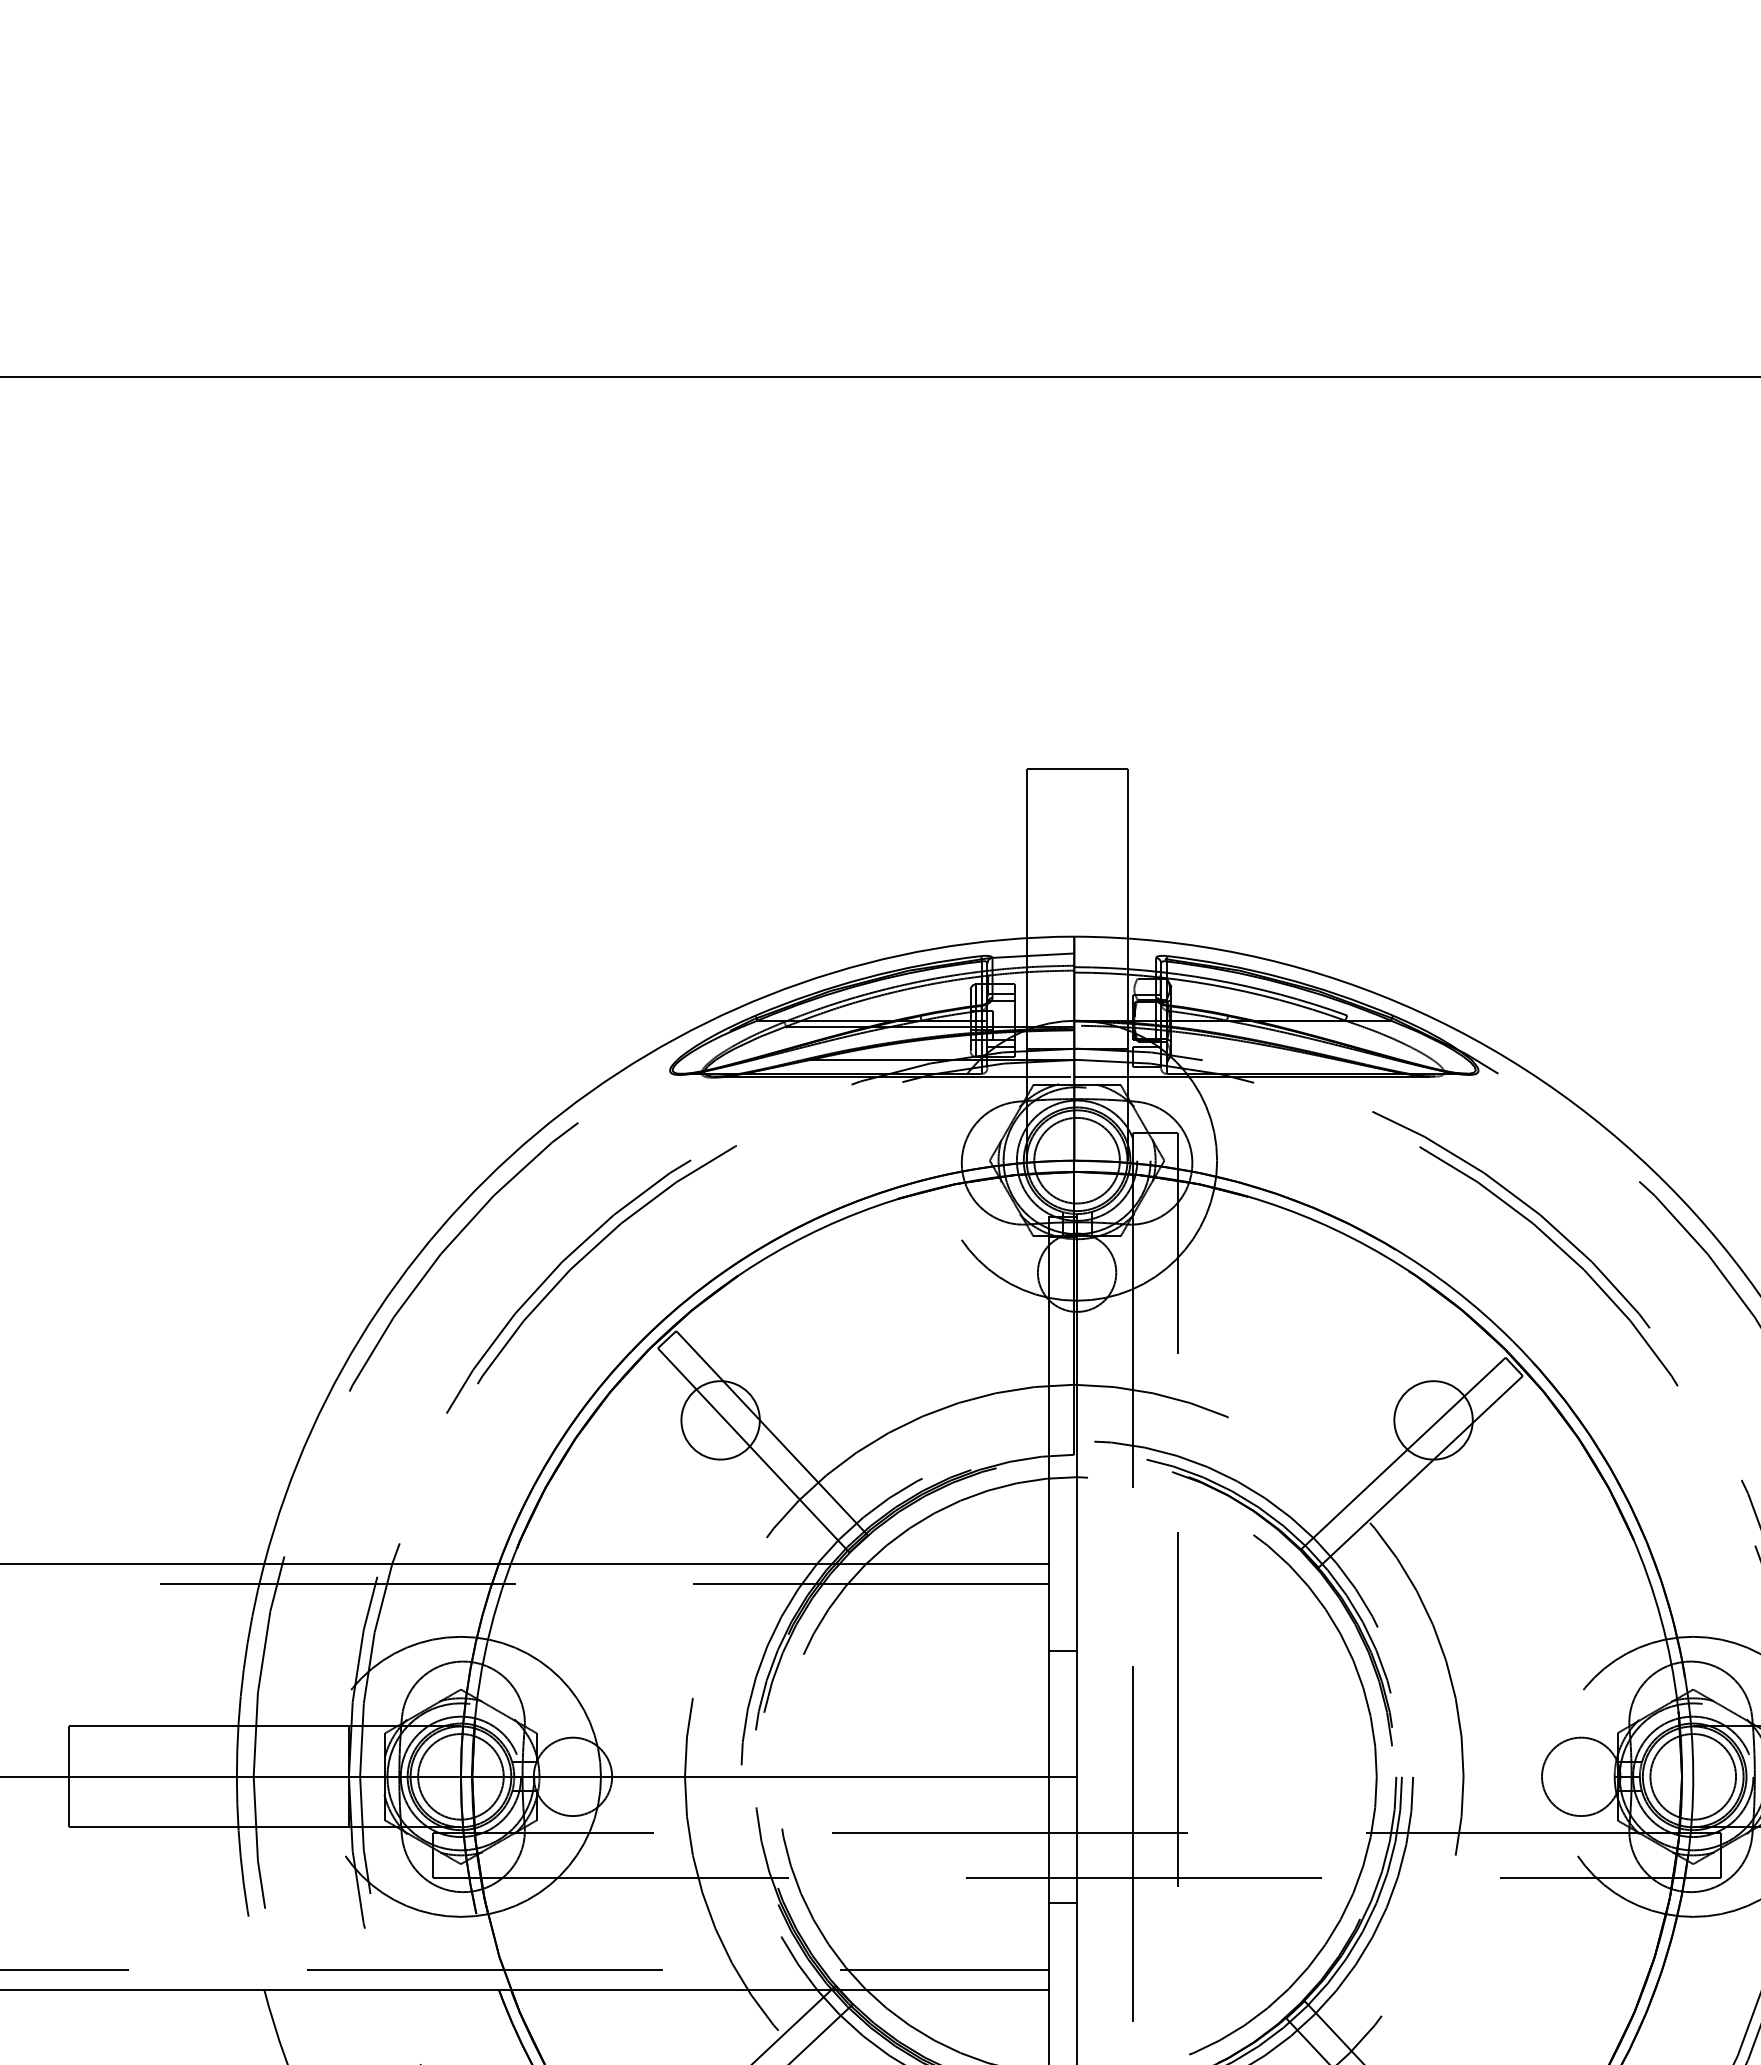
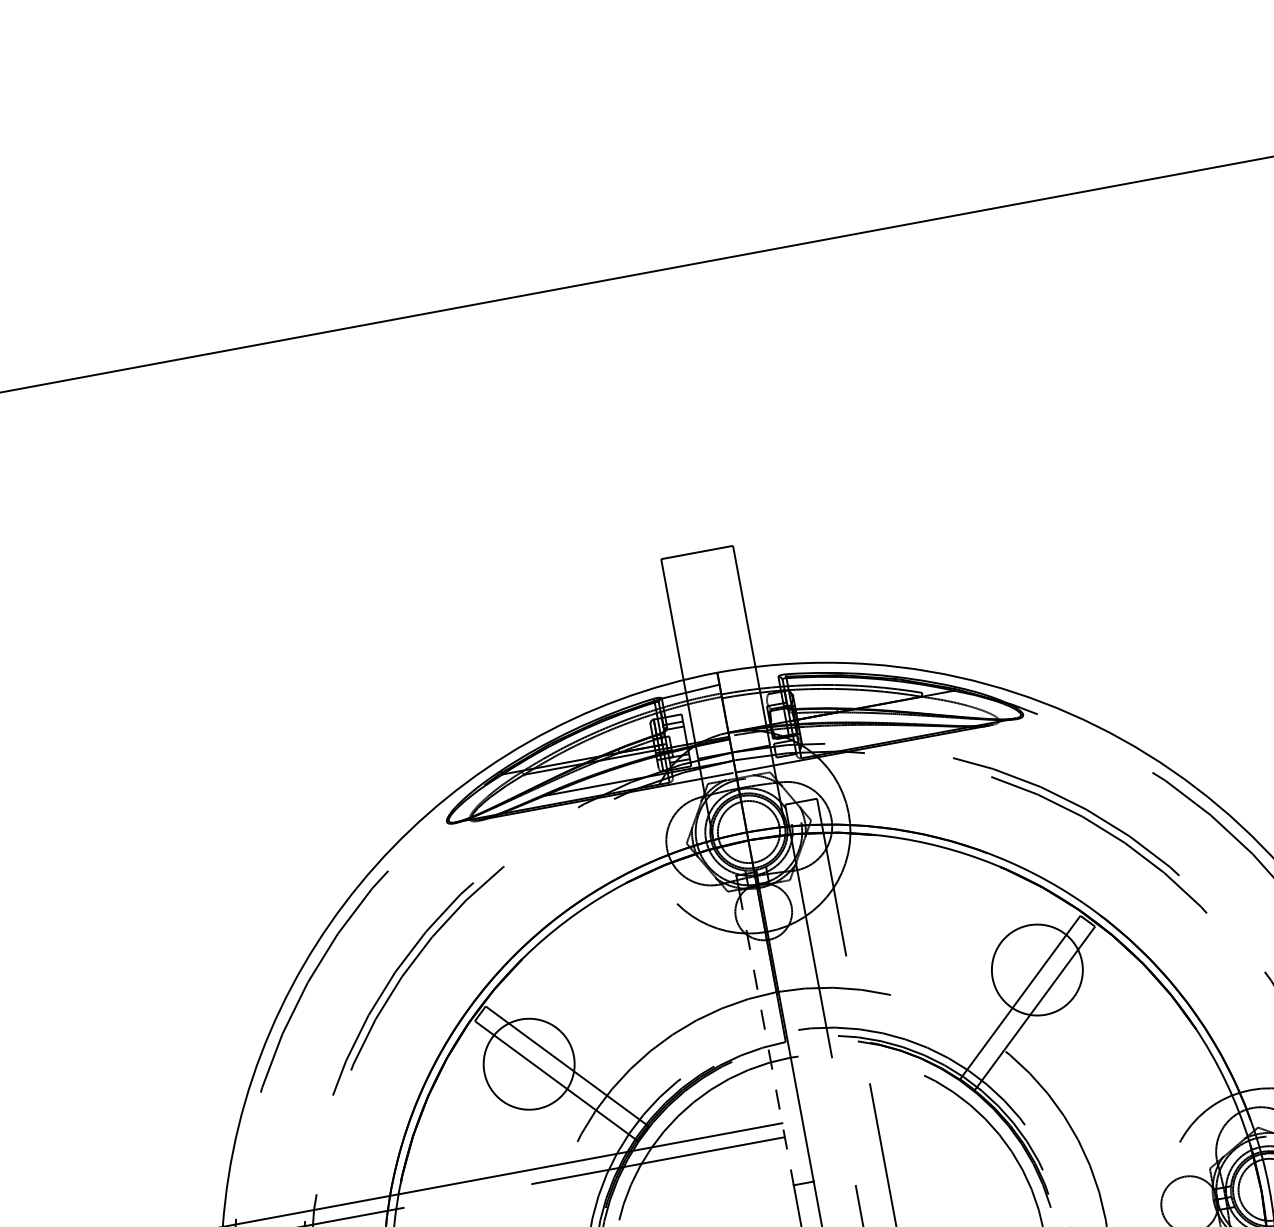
circle: (720, 1420) -> (529, 1064), size x1.6
circle: (1433, 1420) -> (1037, 970), size x1.6
line: (1049, 1444) -> (766, 1037), solid -> dashed

